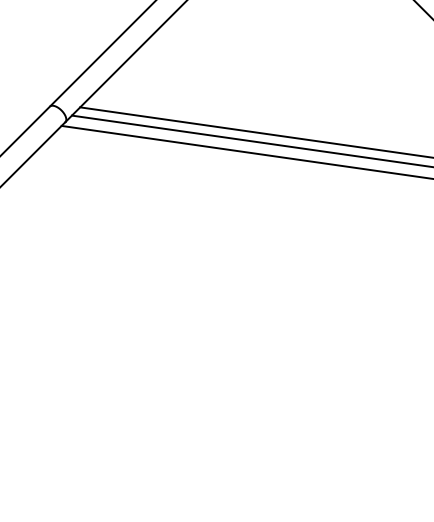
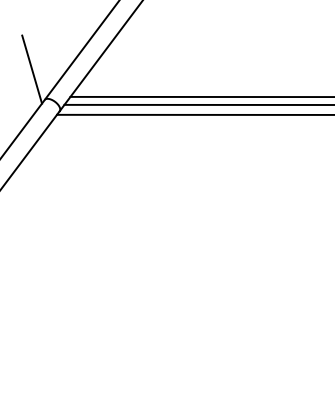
line: (40, 69) -> (32, 69), added

